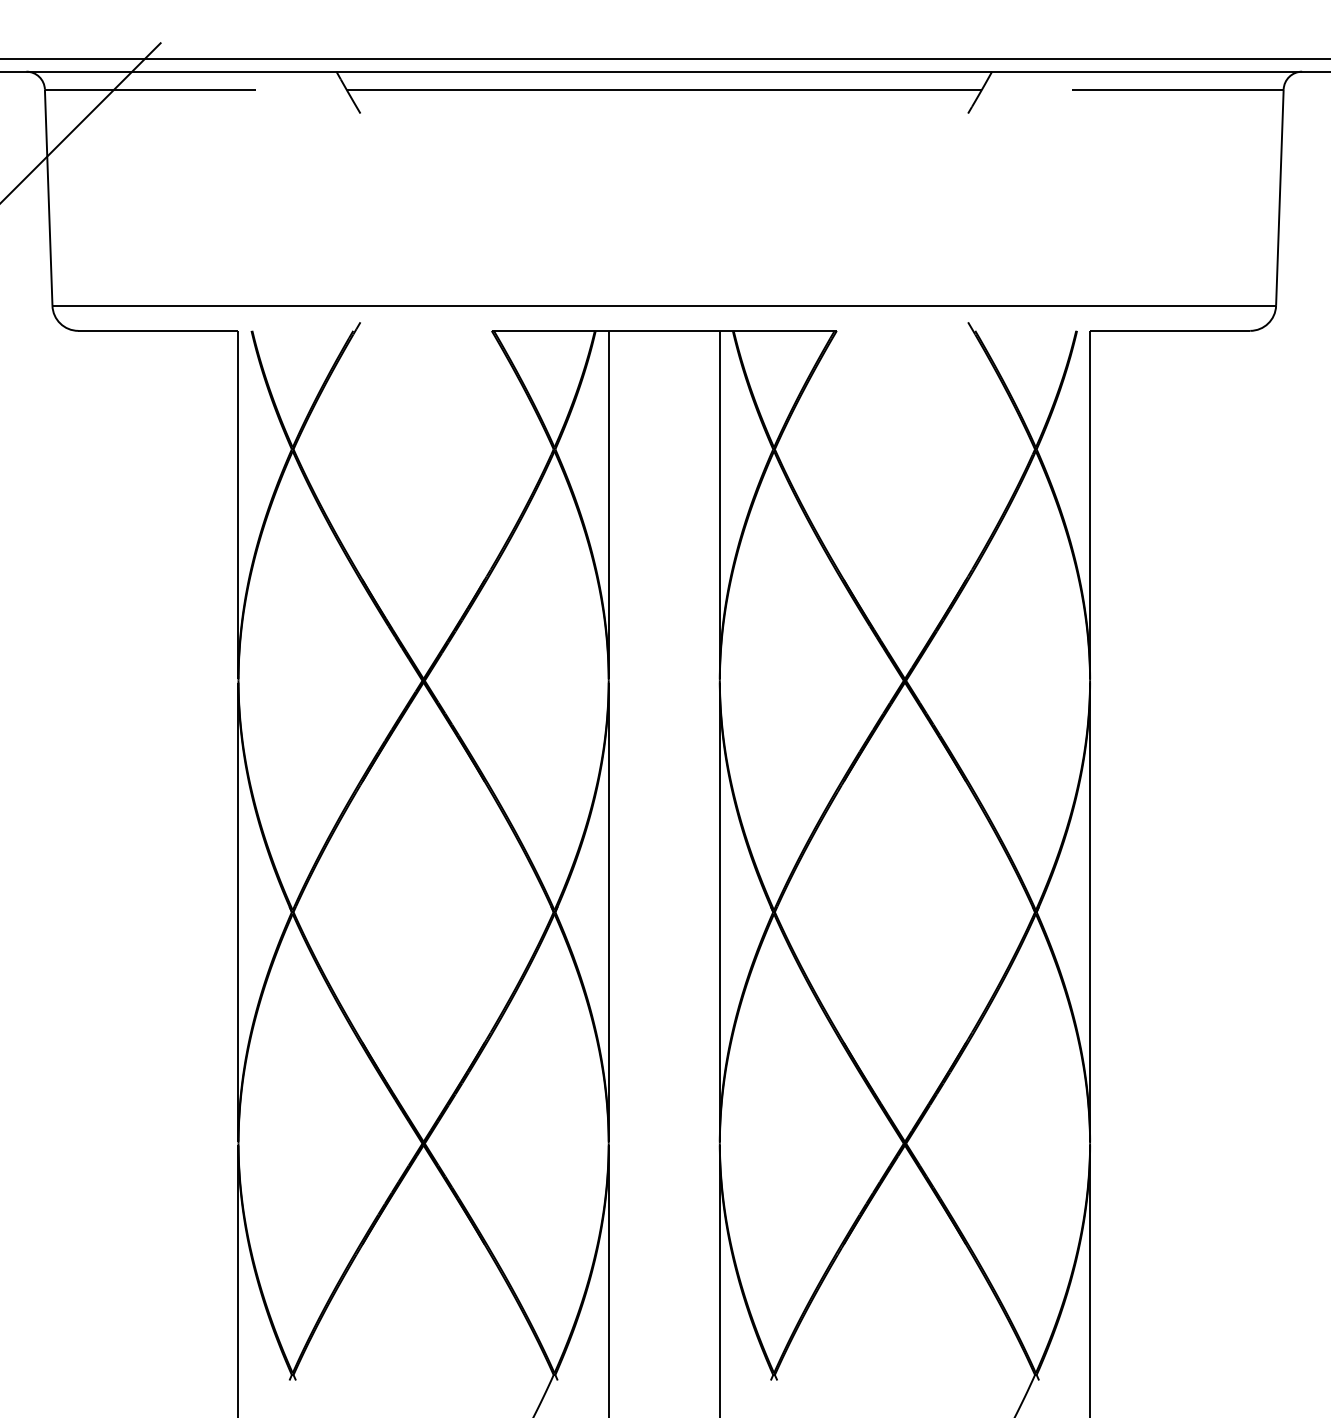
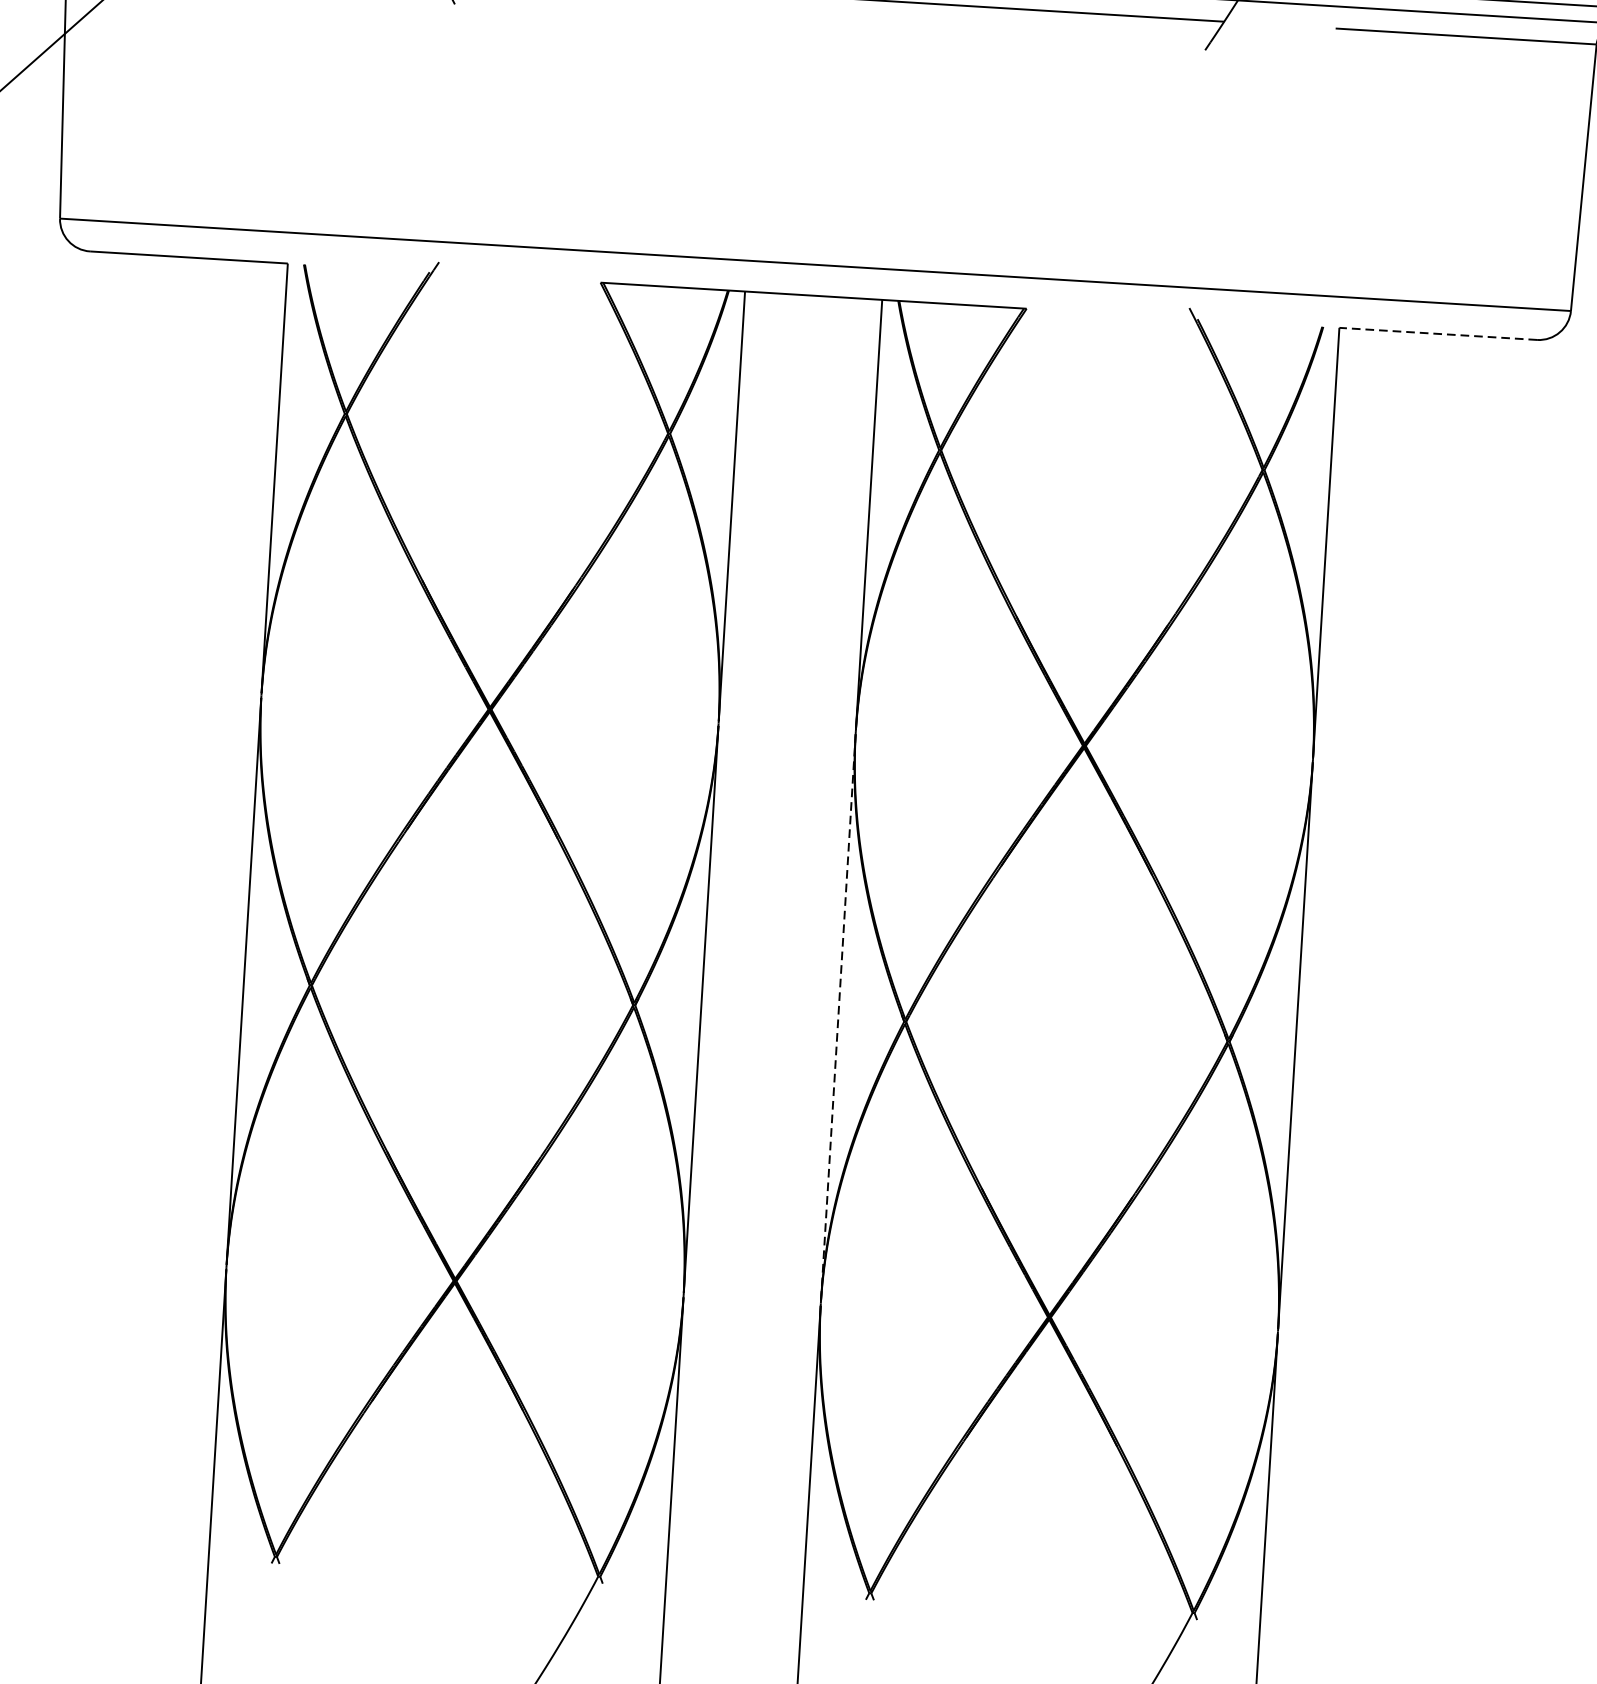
line: (1169, 330) -> (1437, 333), solid -> dashed
line: (719, 912) -> (837, 1018), solid -> dashed

